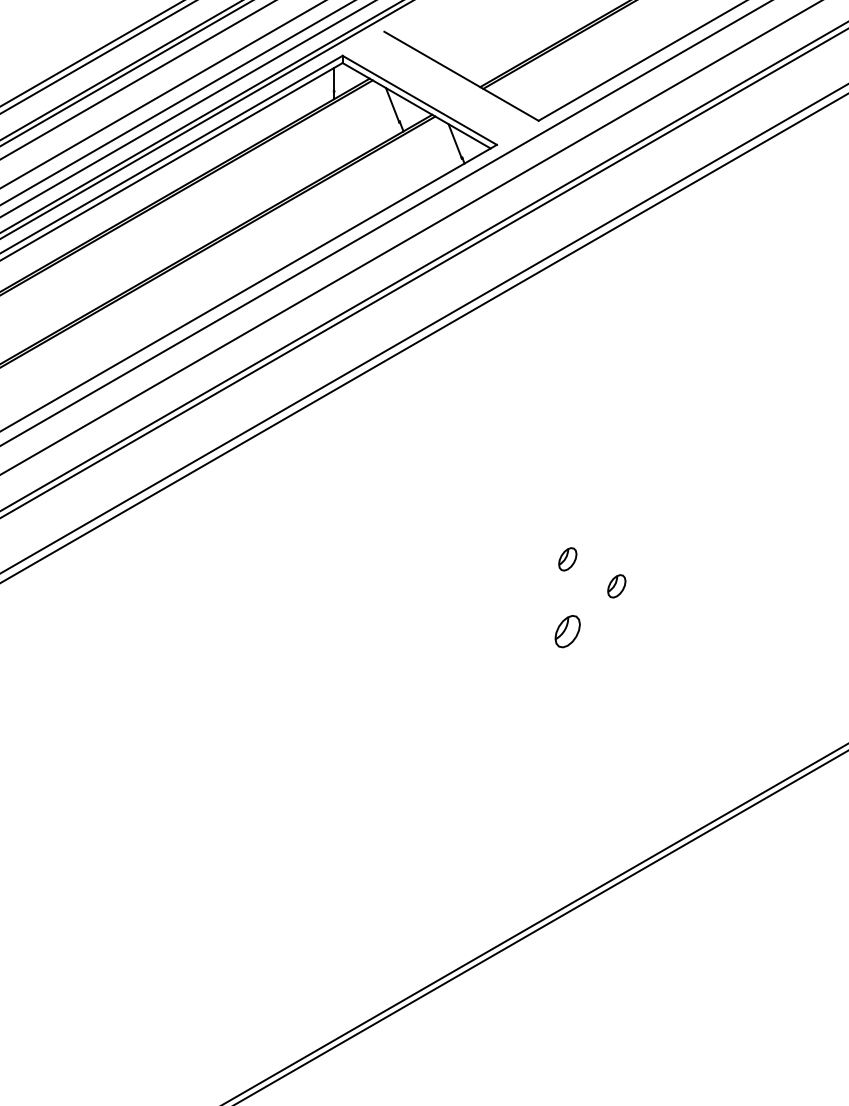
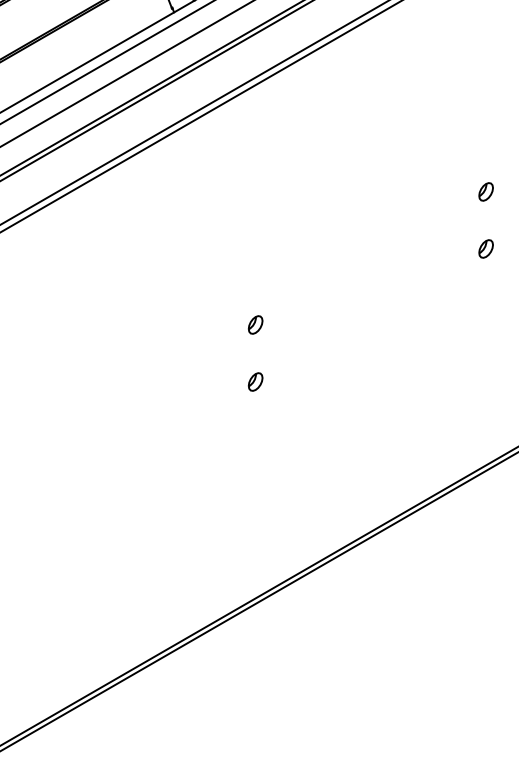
part: (616, 586) -> (294, 346), removed
part: (567, 631) -> (255, 381), size x0.71

